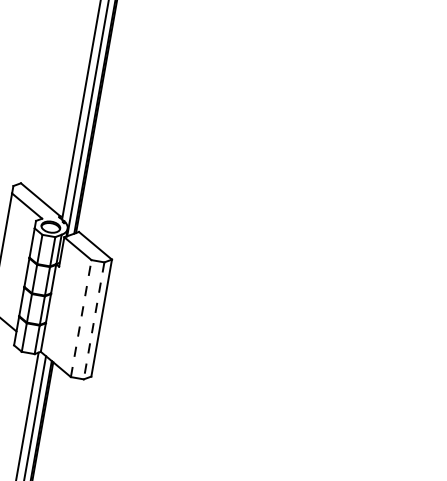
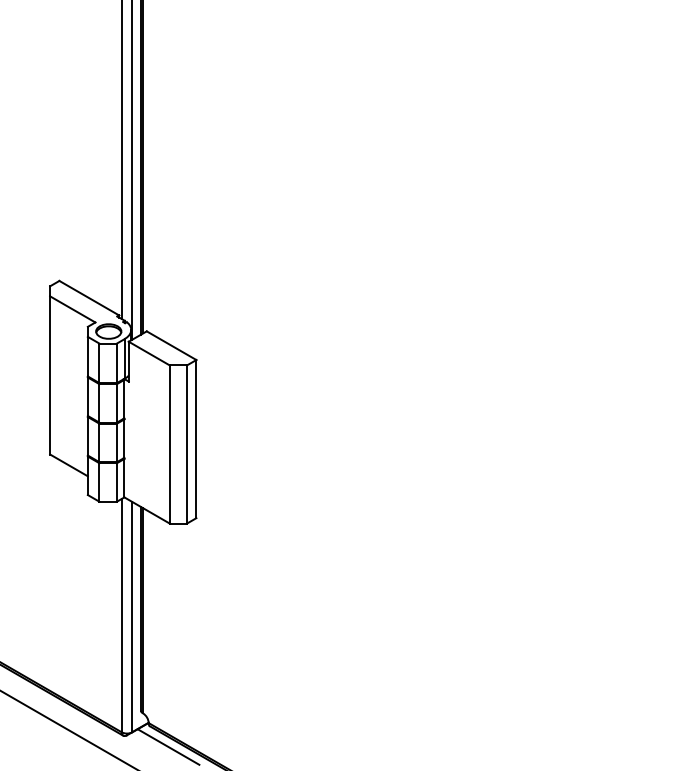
line: (81, 317) -> (169, 443), dashed -> solid
line: (94, 320) -> (187, 444), dashed -> solid

